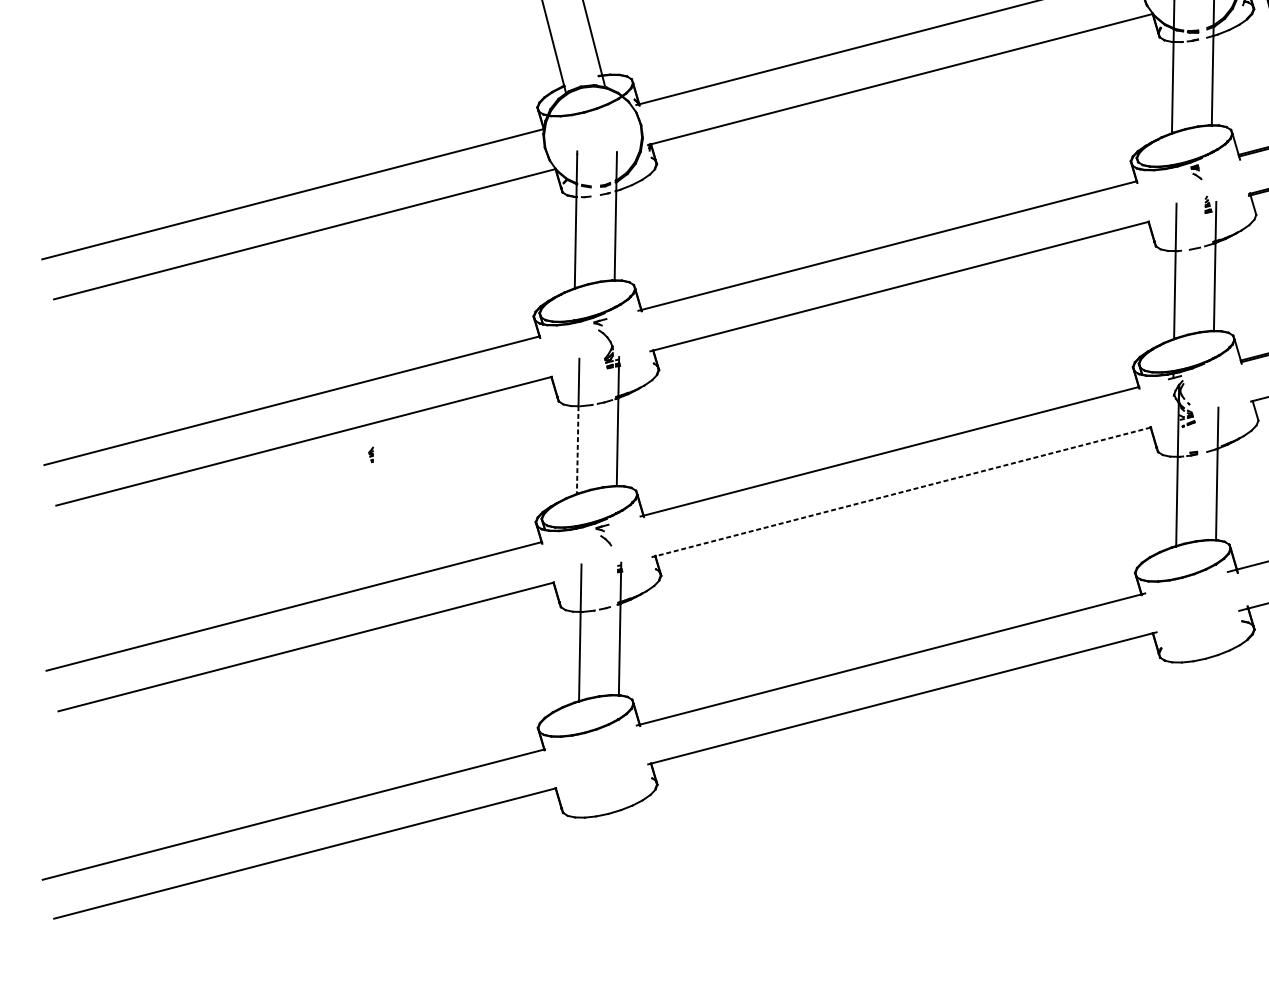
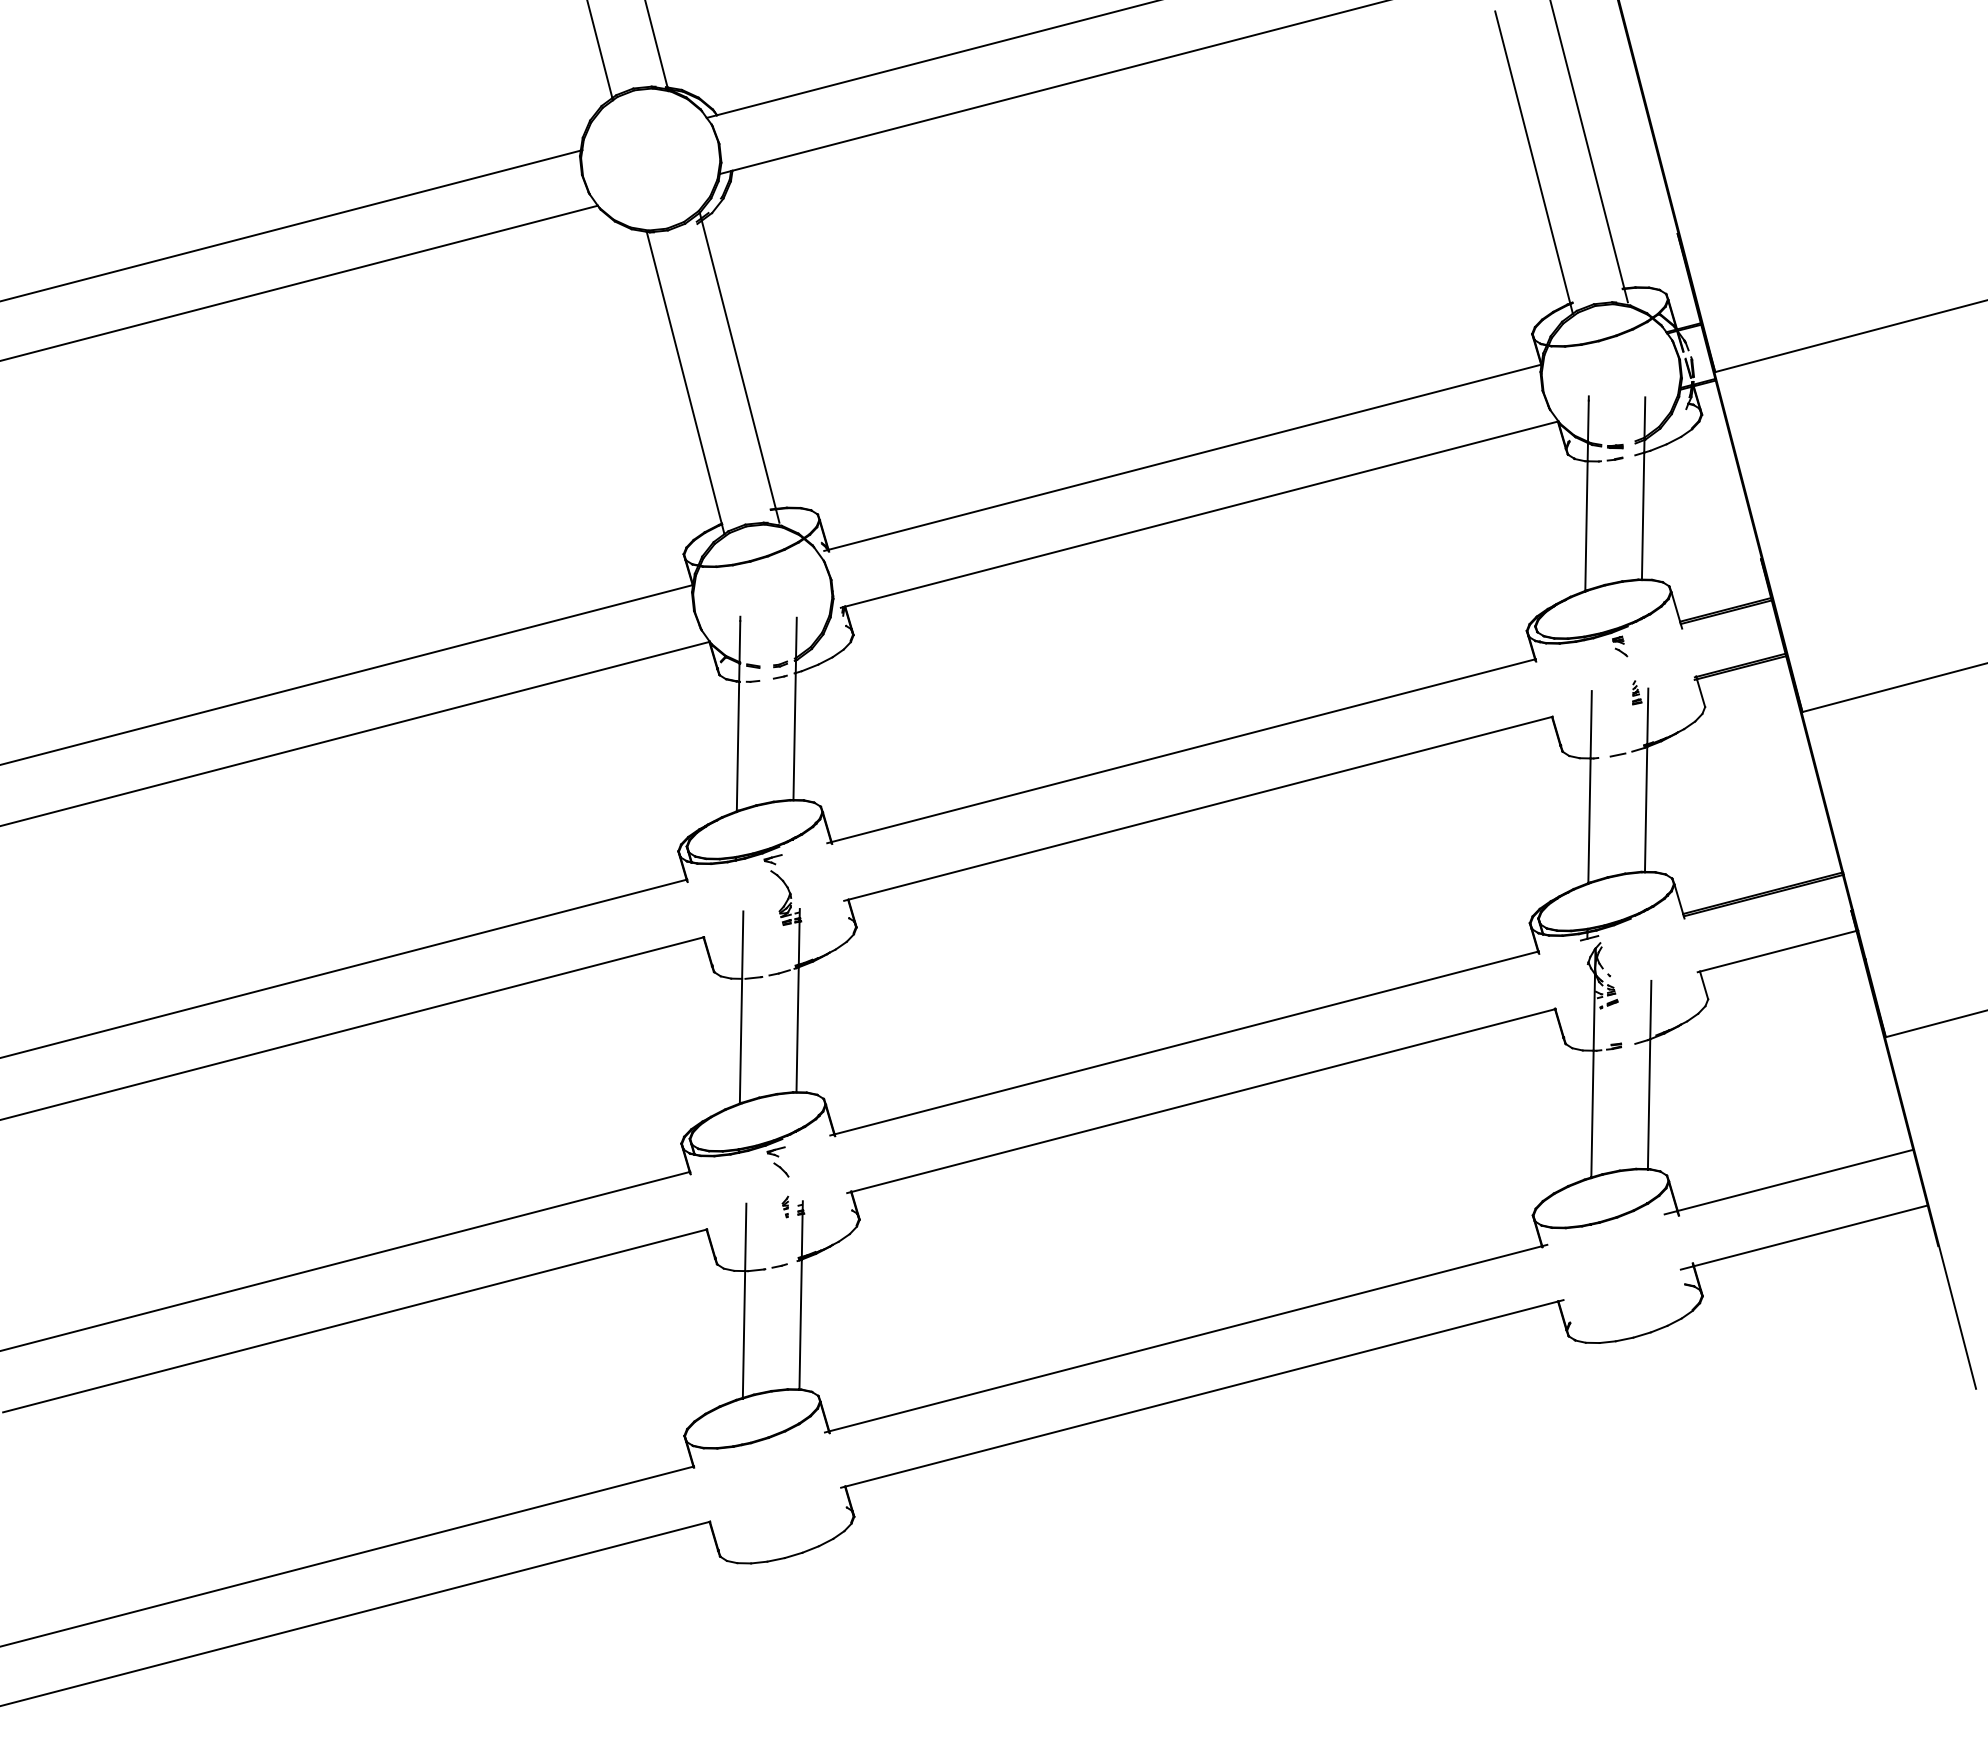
line: (577, 450) -> (740, 1041), dashed -> solid
part: (371, 454) -> (785, 1206), moved
line: (902, 491) -> (1202, 1100), dashed -> solid

